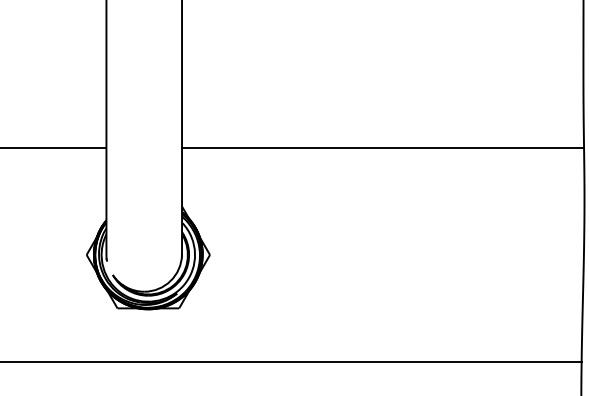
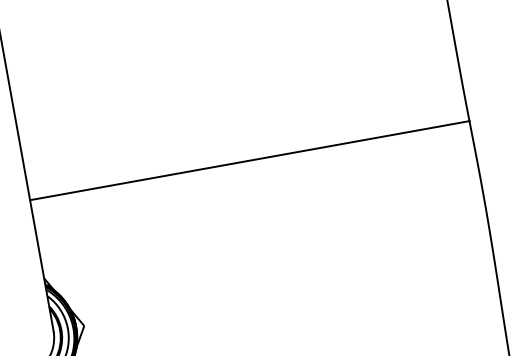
line: (383, 147) -> (250, 160), moved

